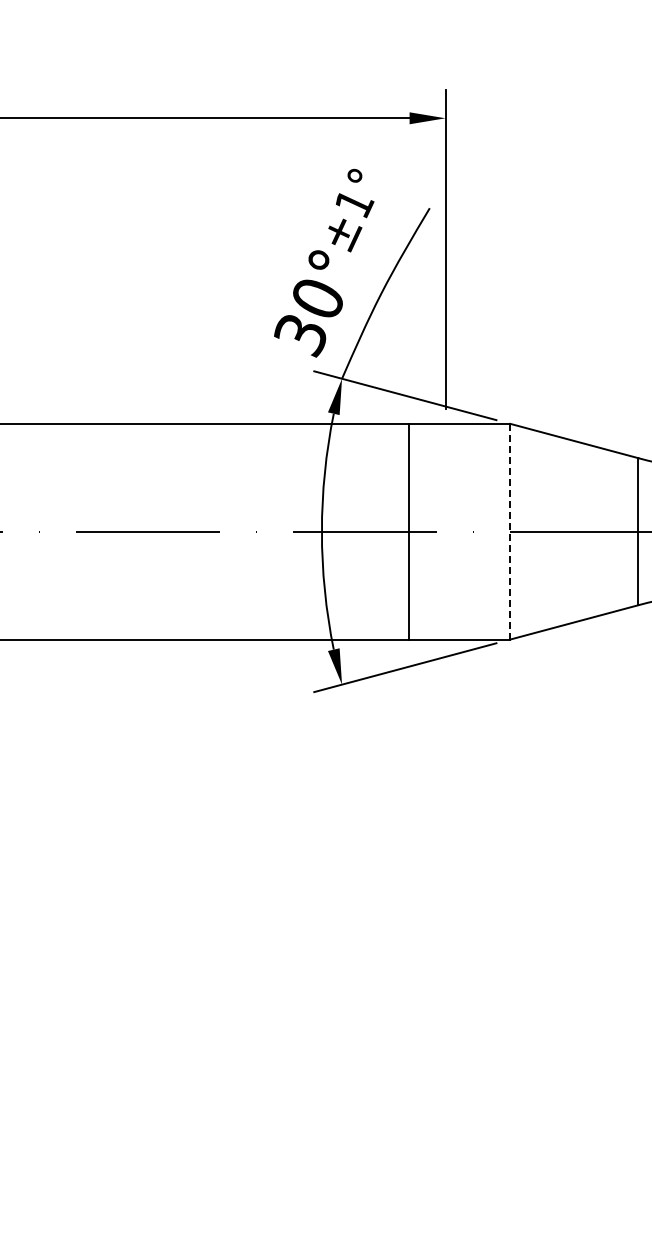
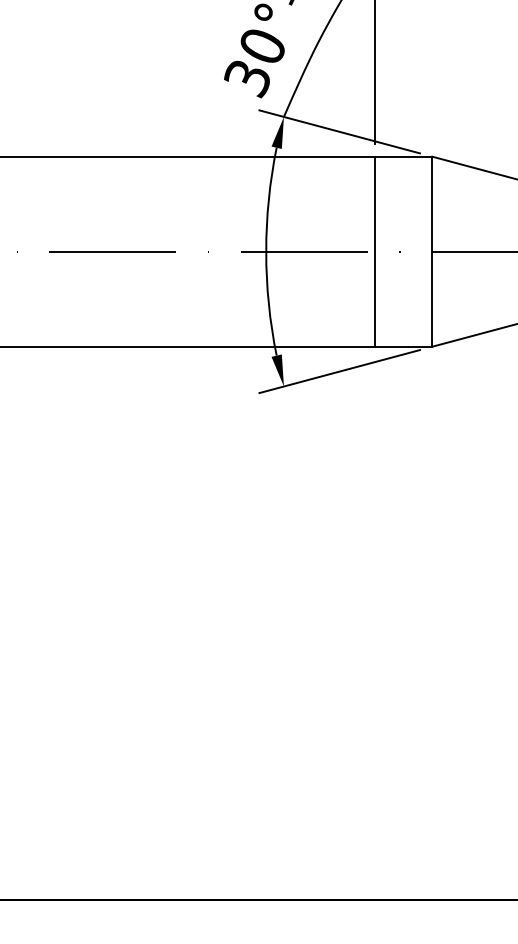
line: (408, 531) -> (375, 251), moved
line: (510, 531) -> (432, 251), dashed -> solid

